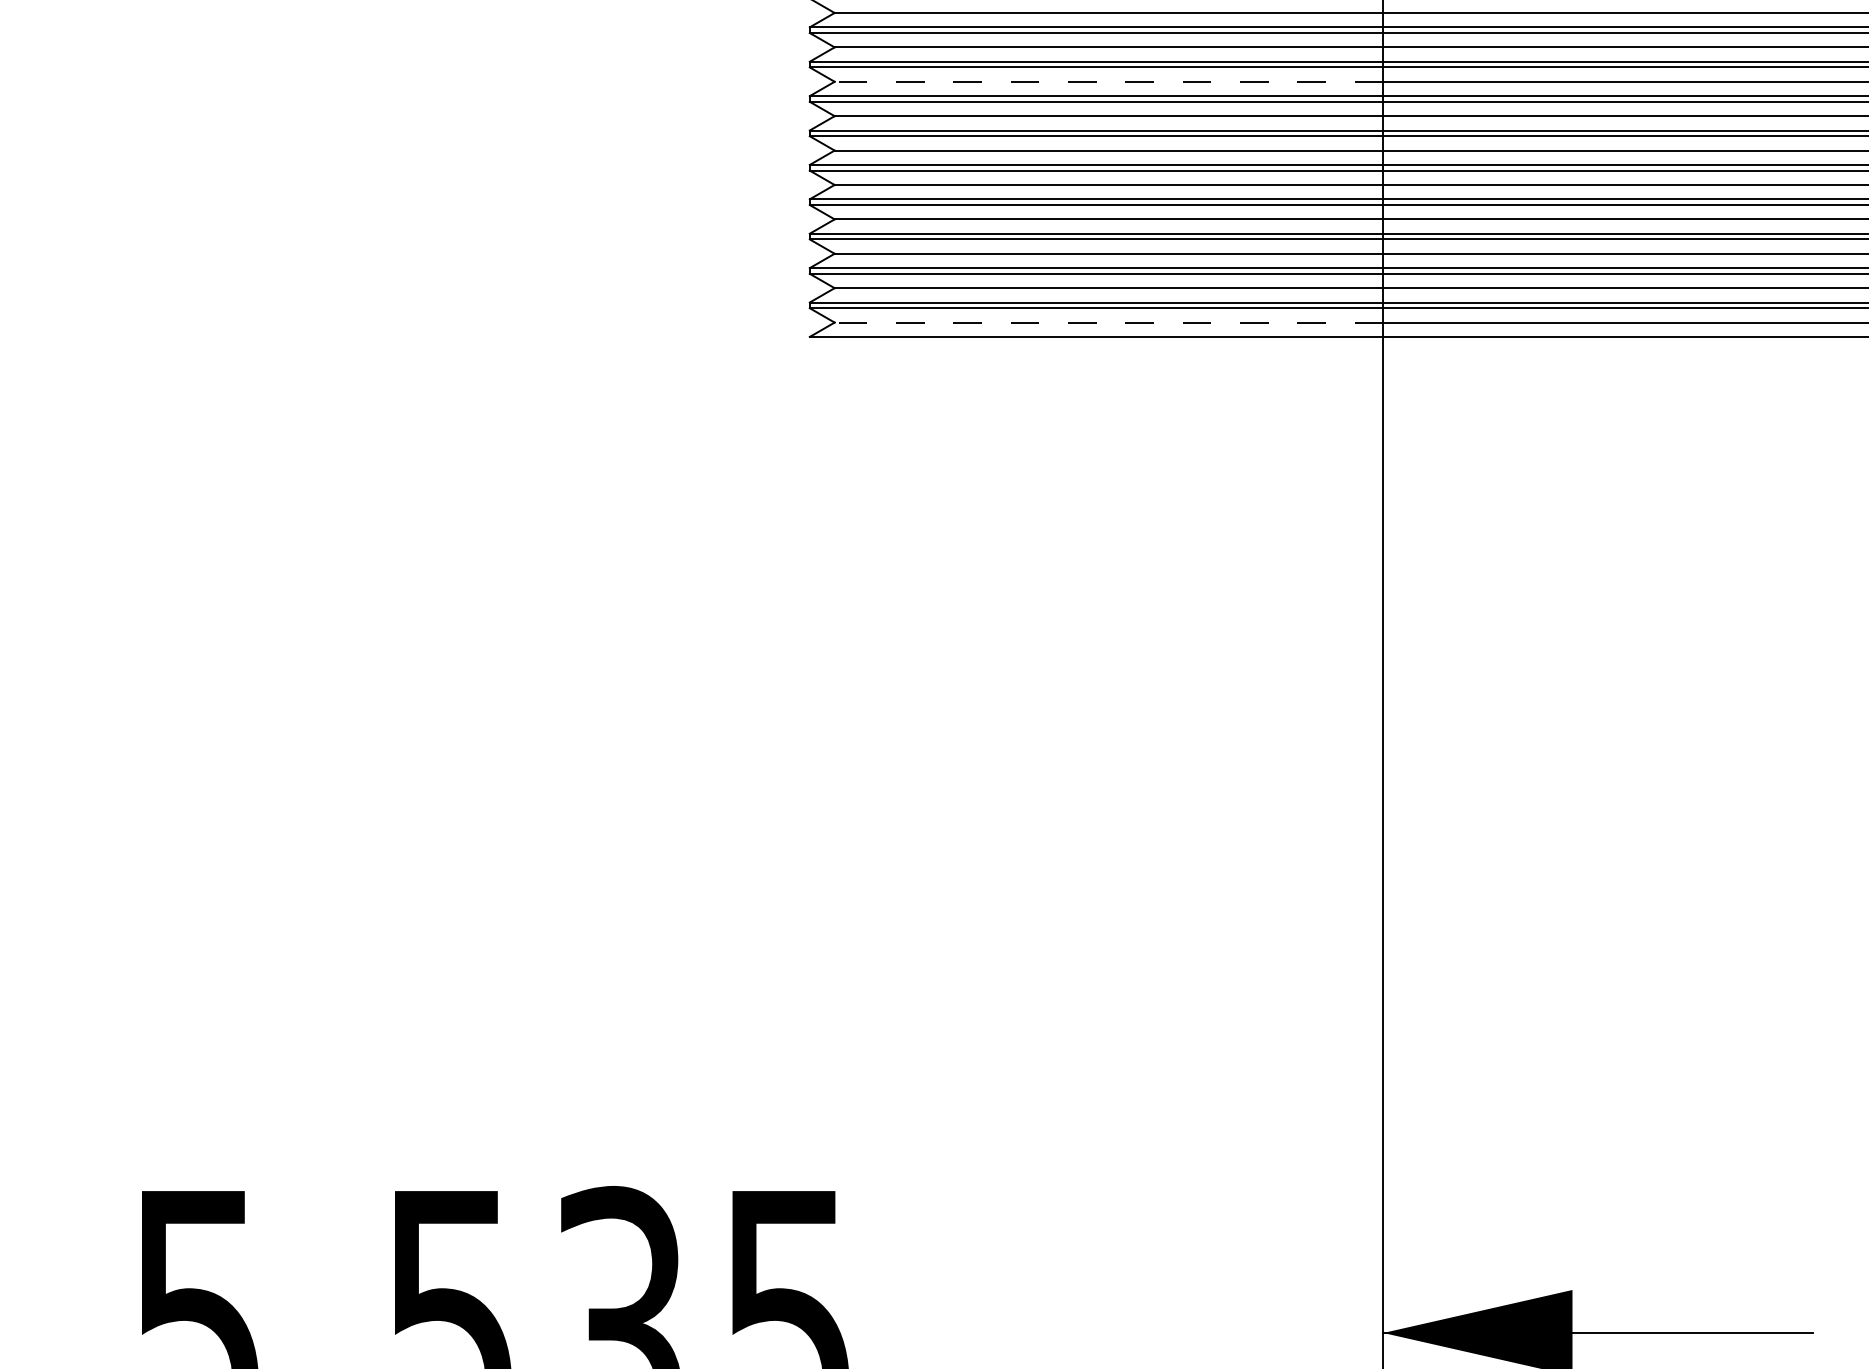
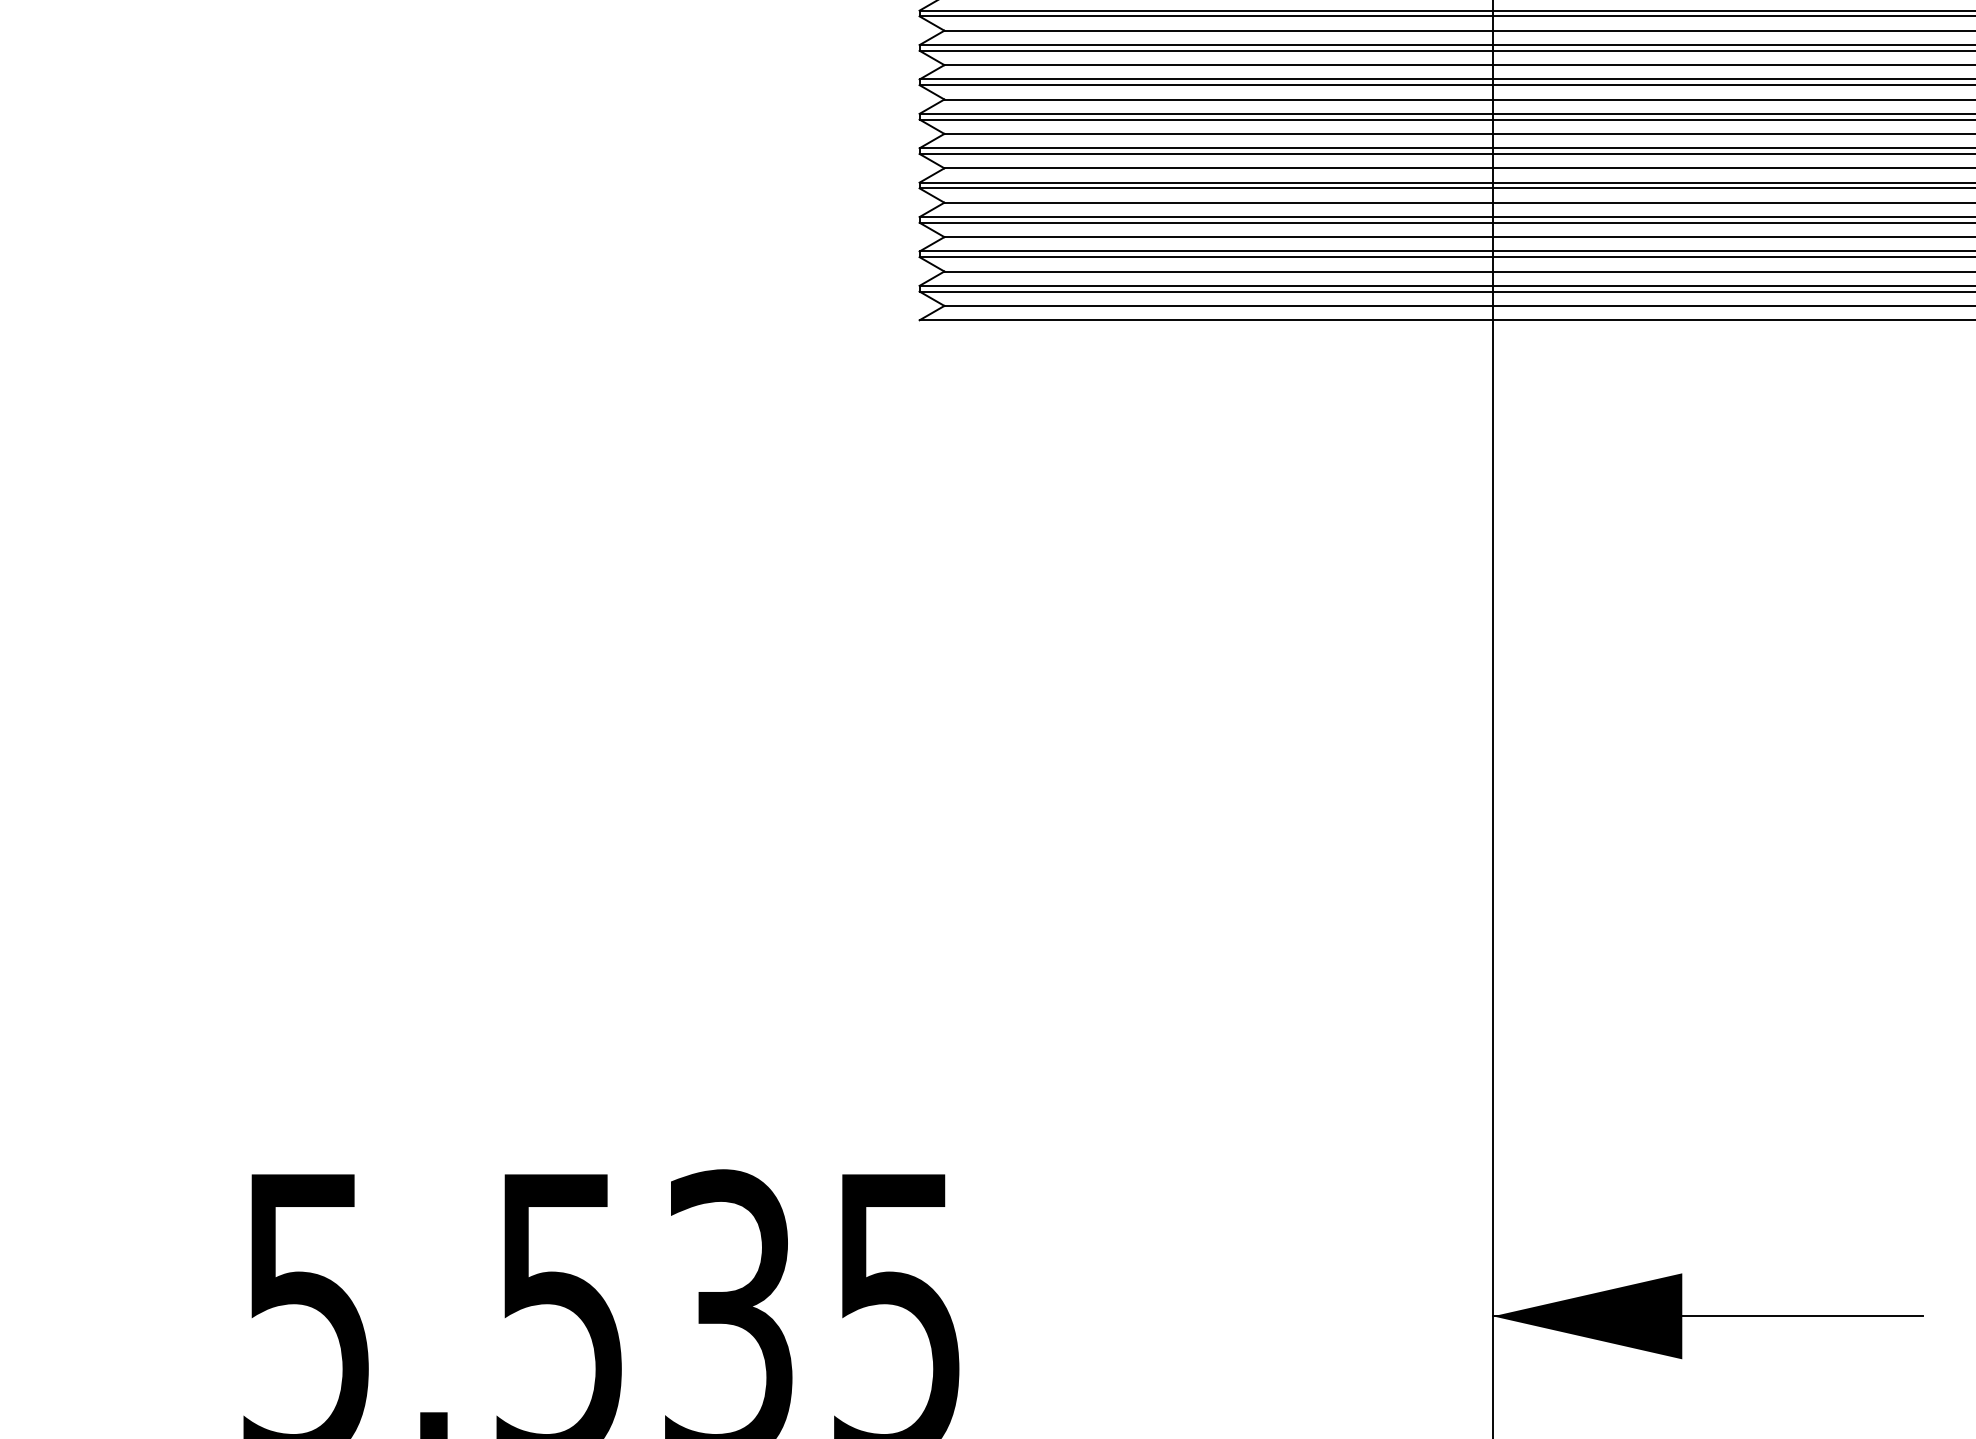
line: (1108, 82) -> (1218, 65), dashed -> solid
line: (1108, 322) -> (1218, 305), dashed -> solid

